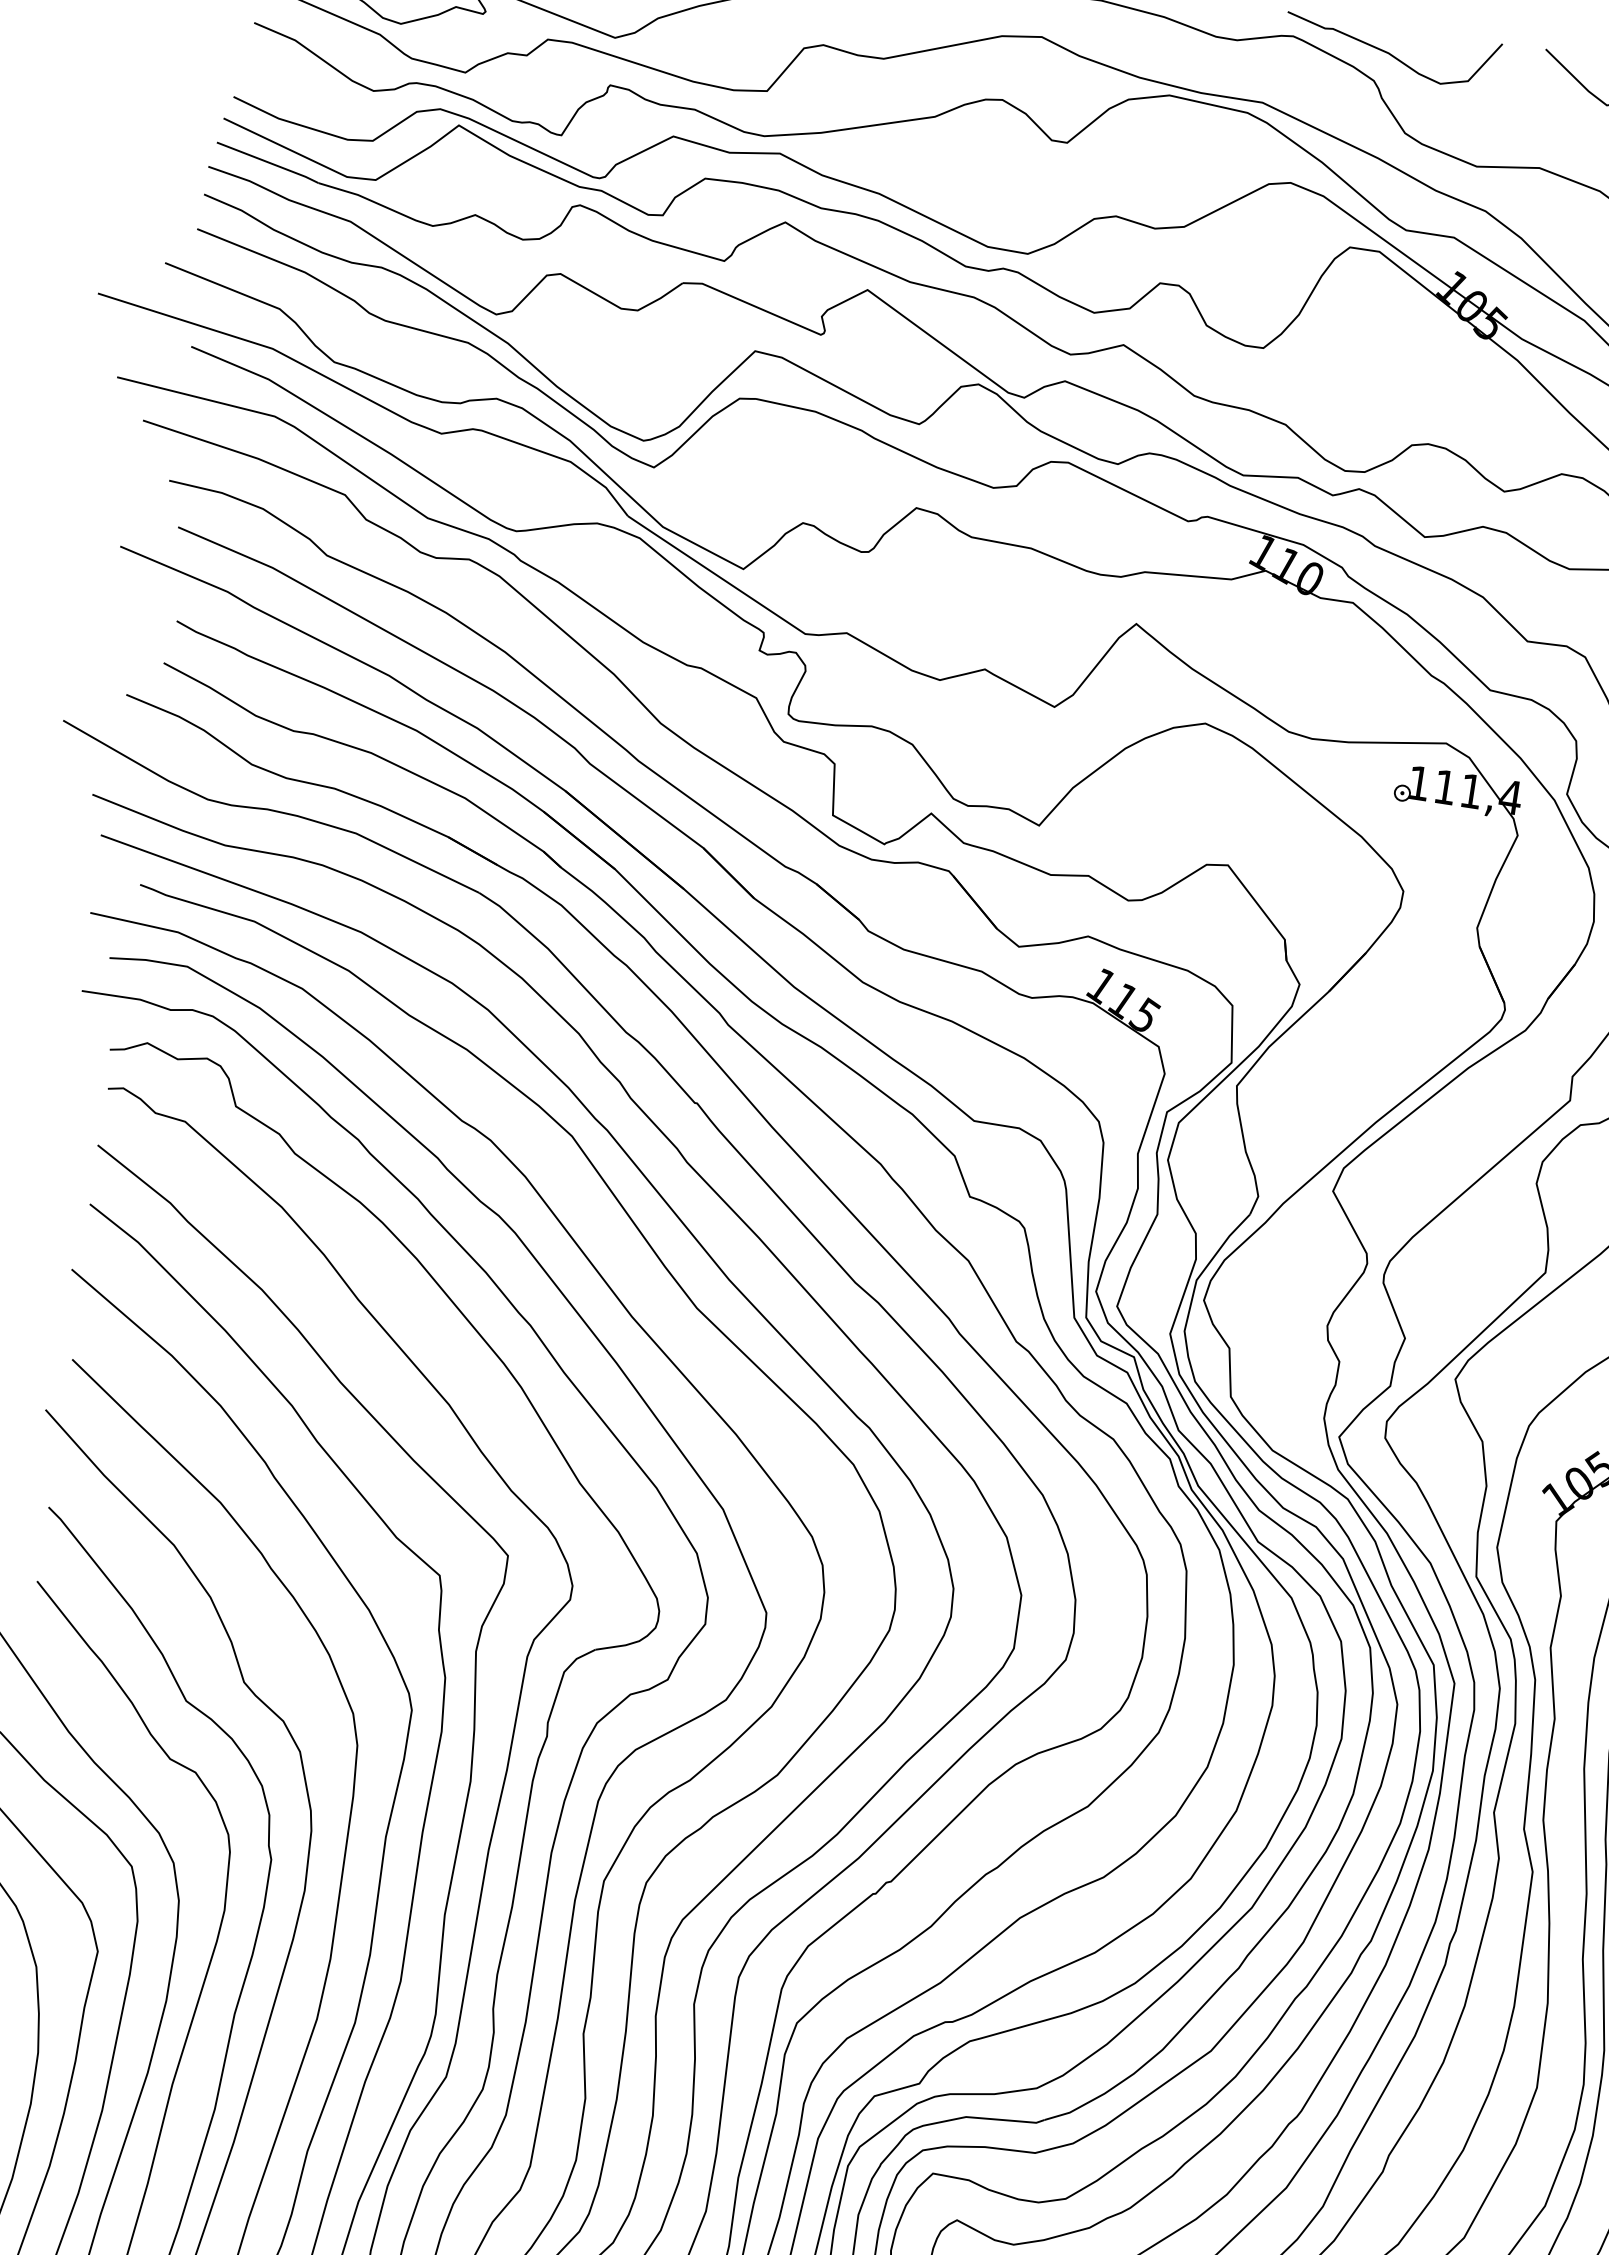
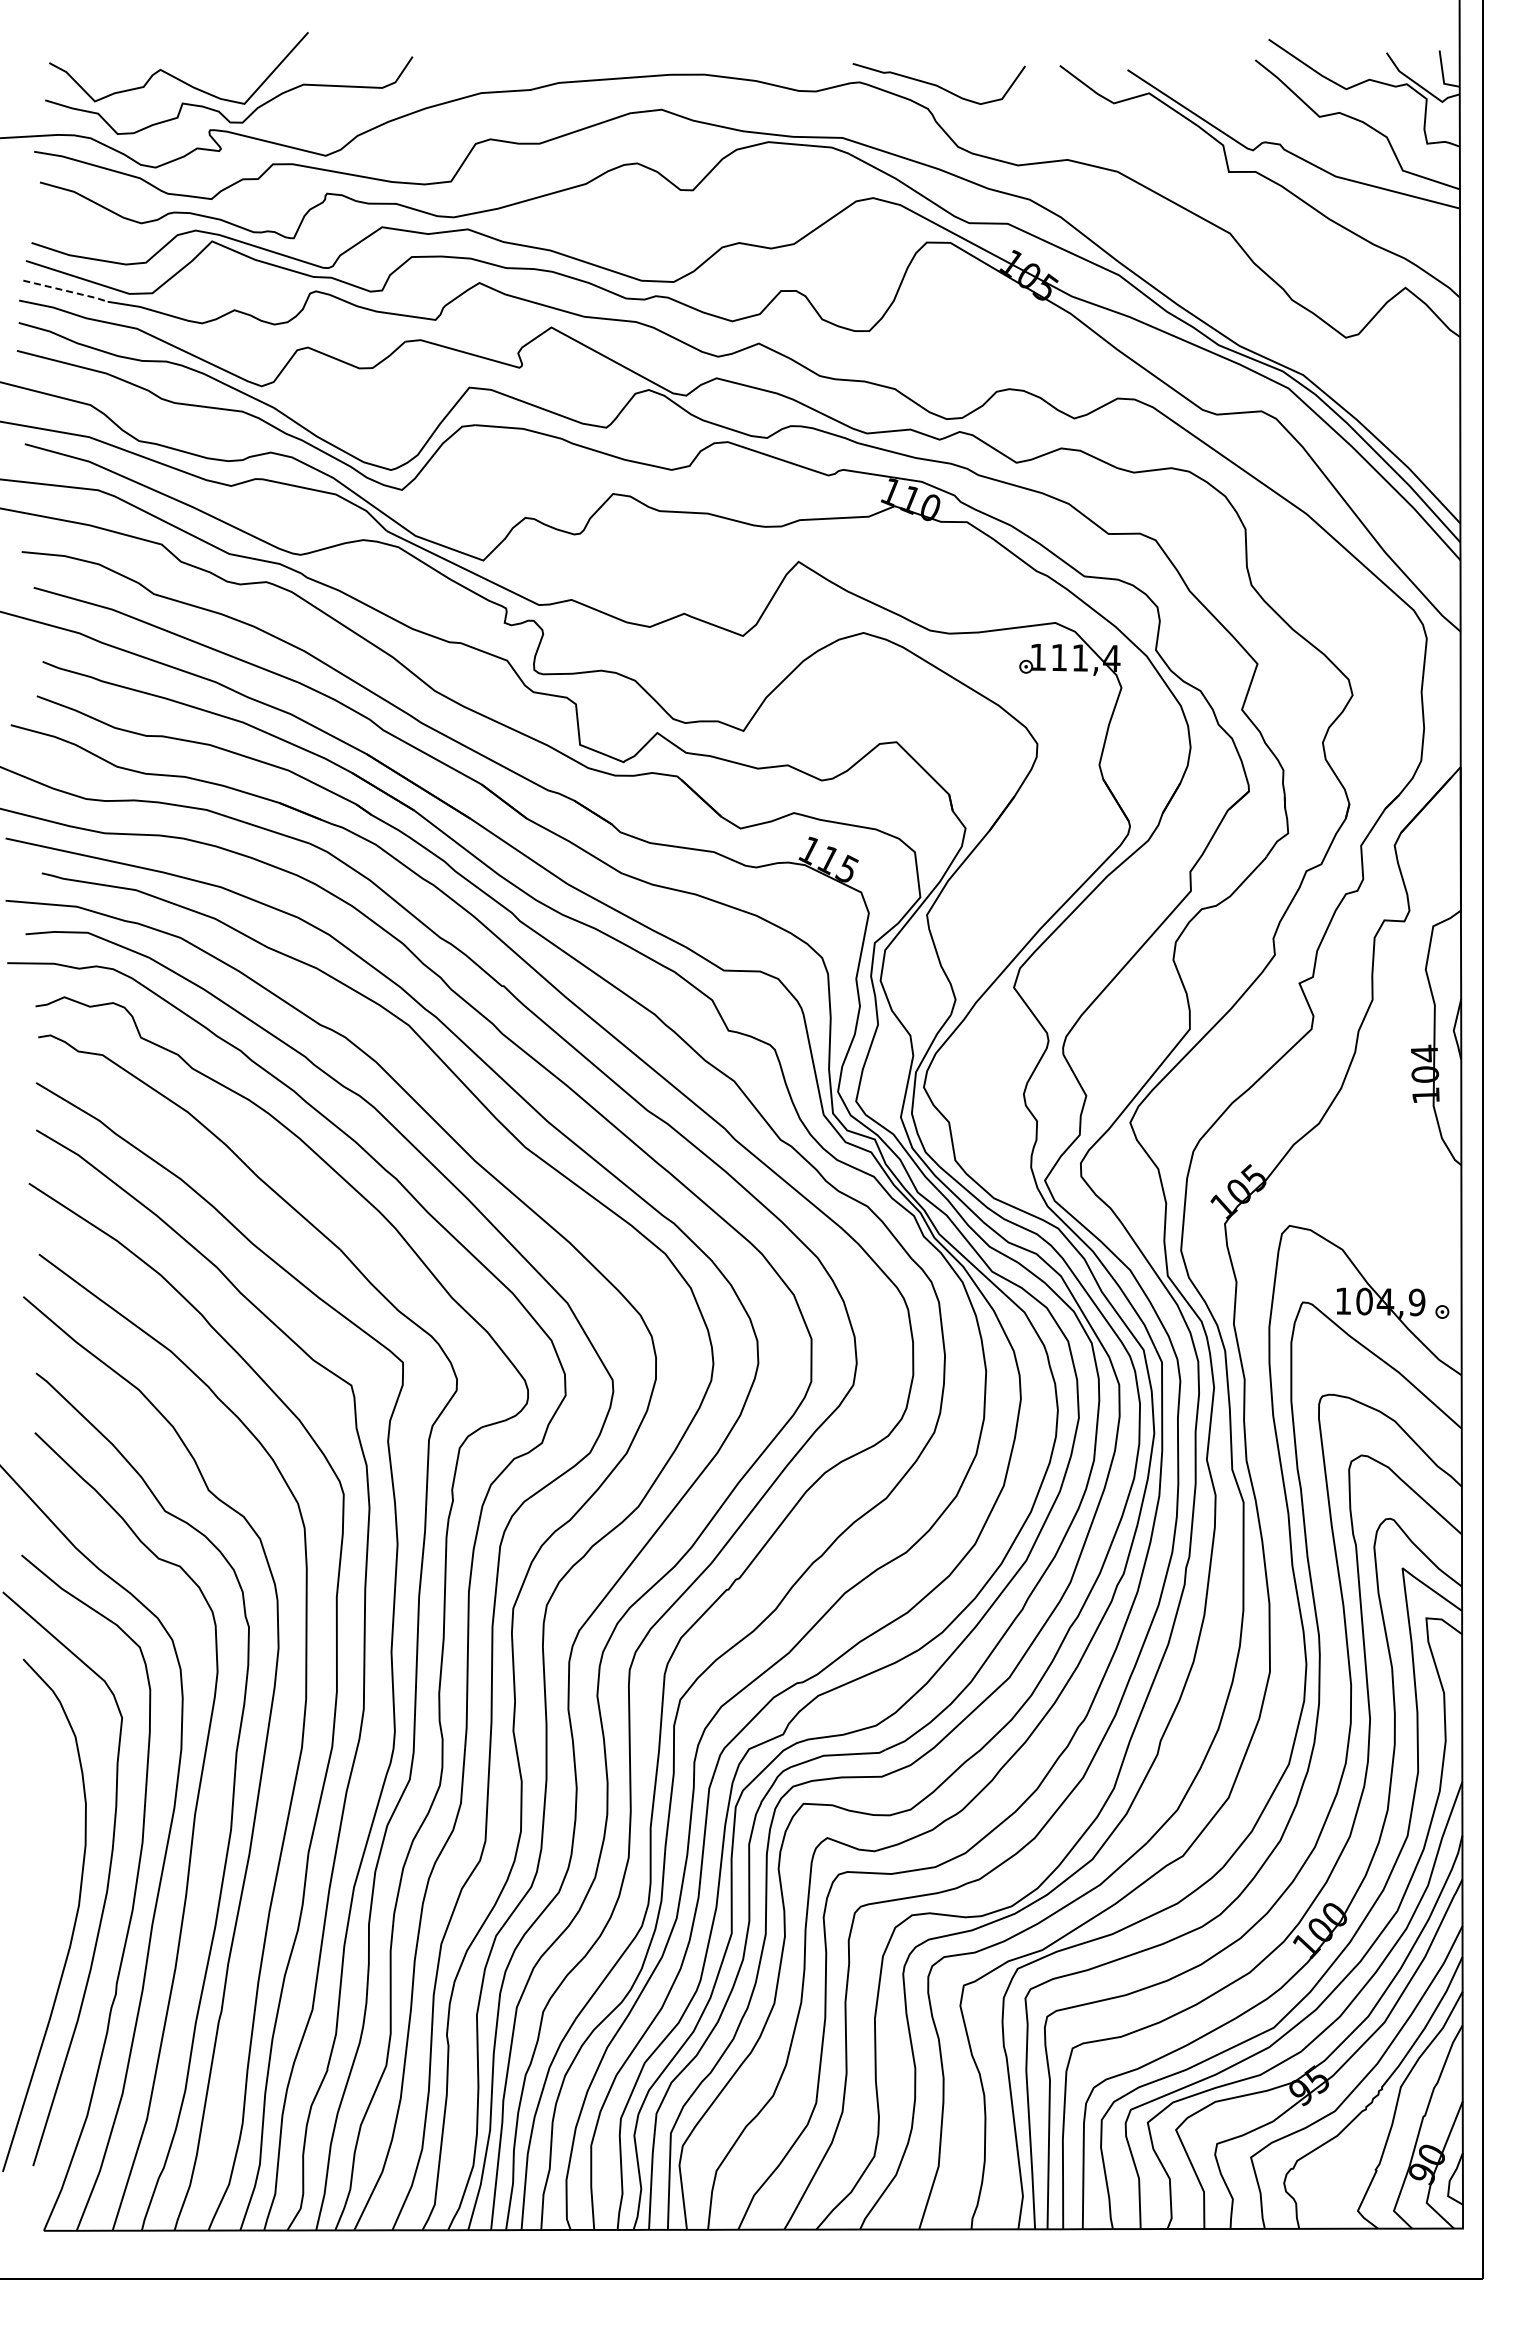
line: (270, 163) -> (67, 291), solid -> dashed

